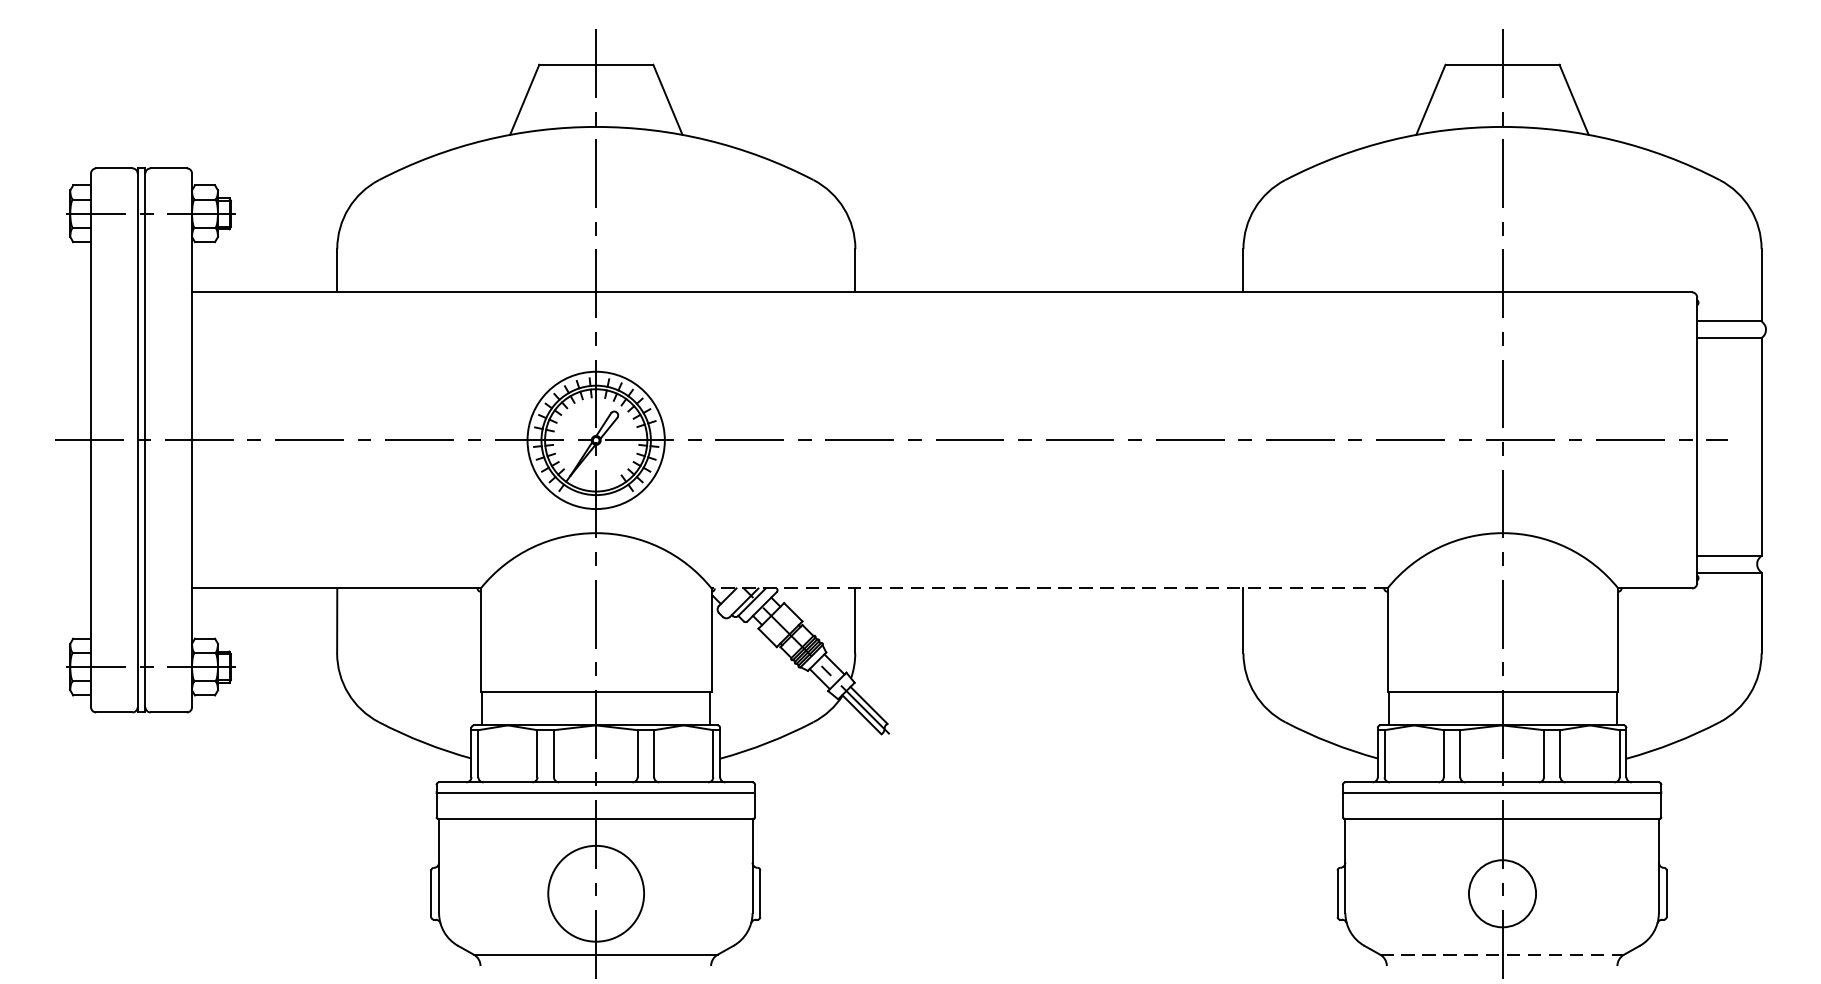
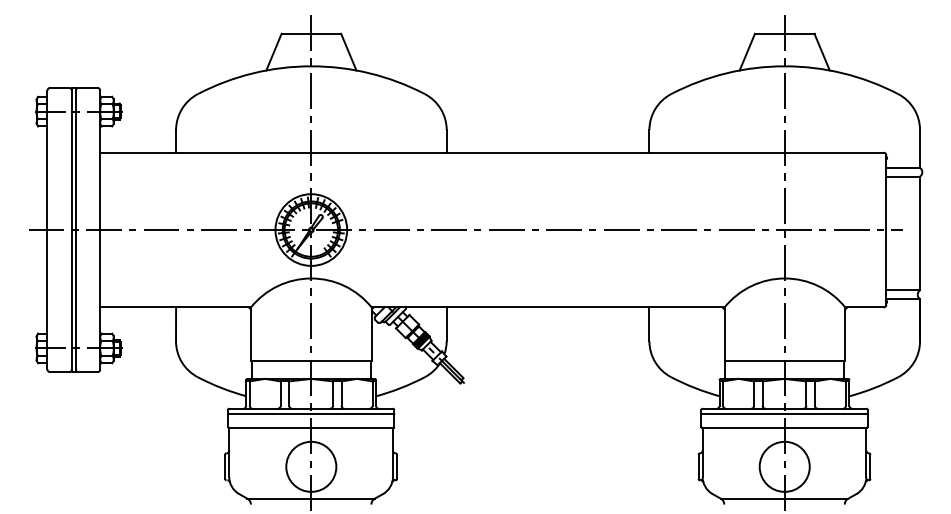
line: (1050, 588) -> (548, 307), dashed -> solid
circle: (1502, 893) -> (784, 466), size x1.43
line: (1502, 954) -> (784, 498), dashed -> solid

